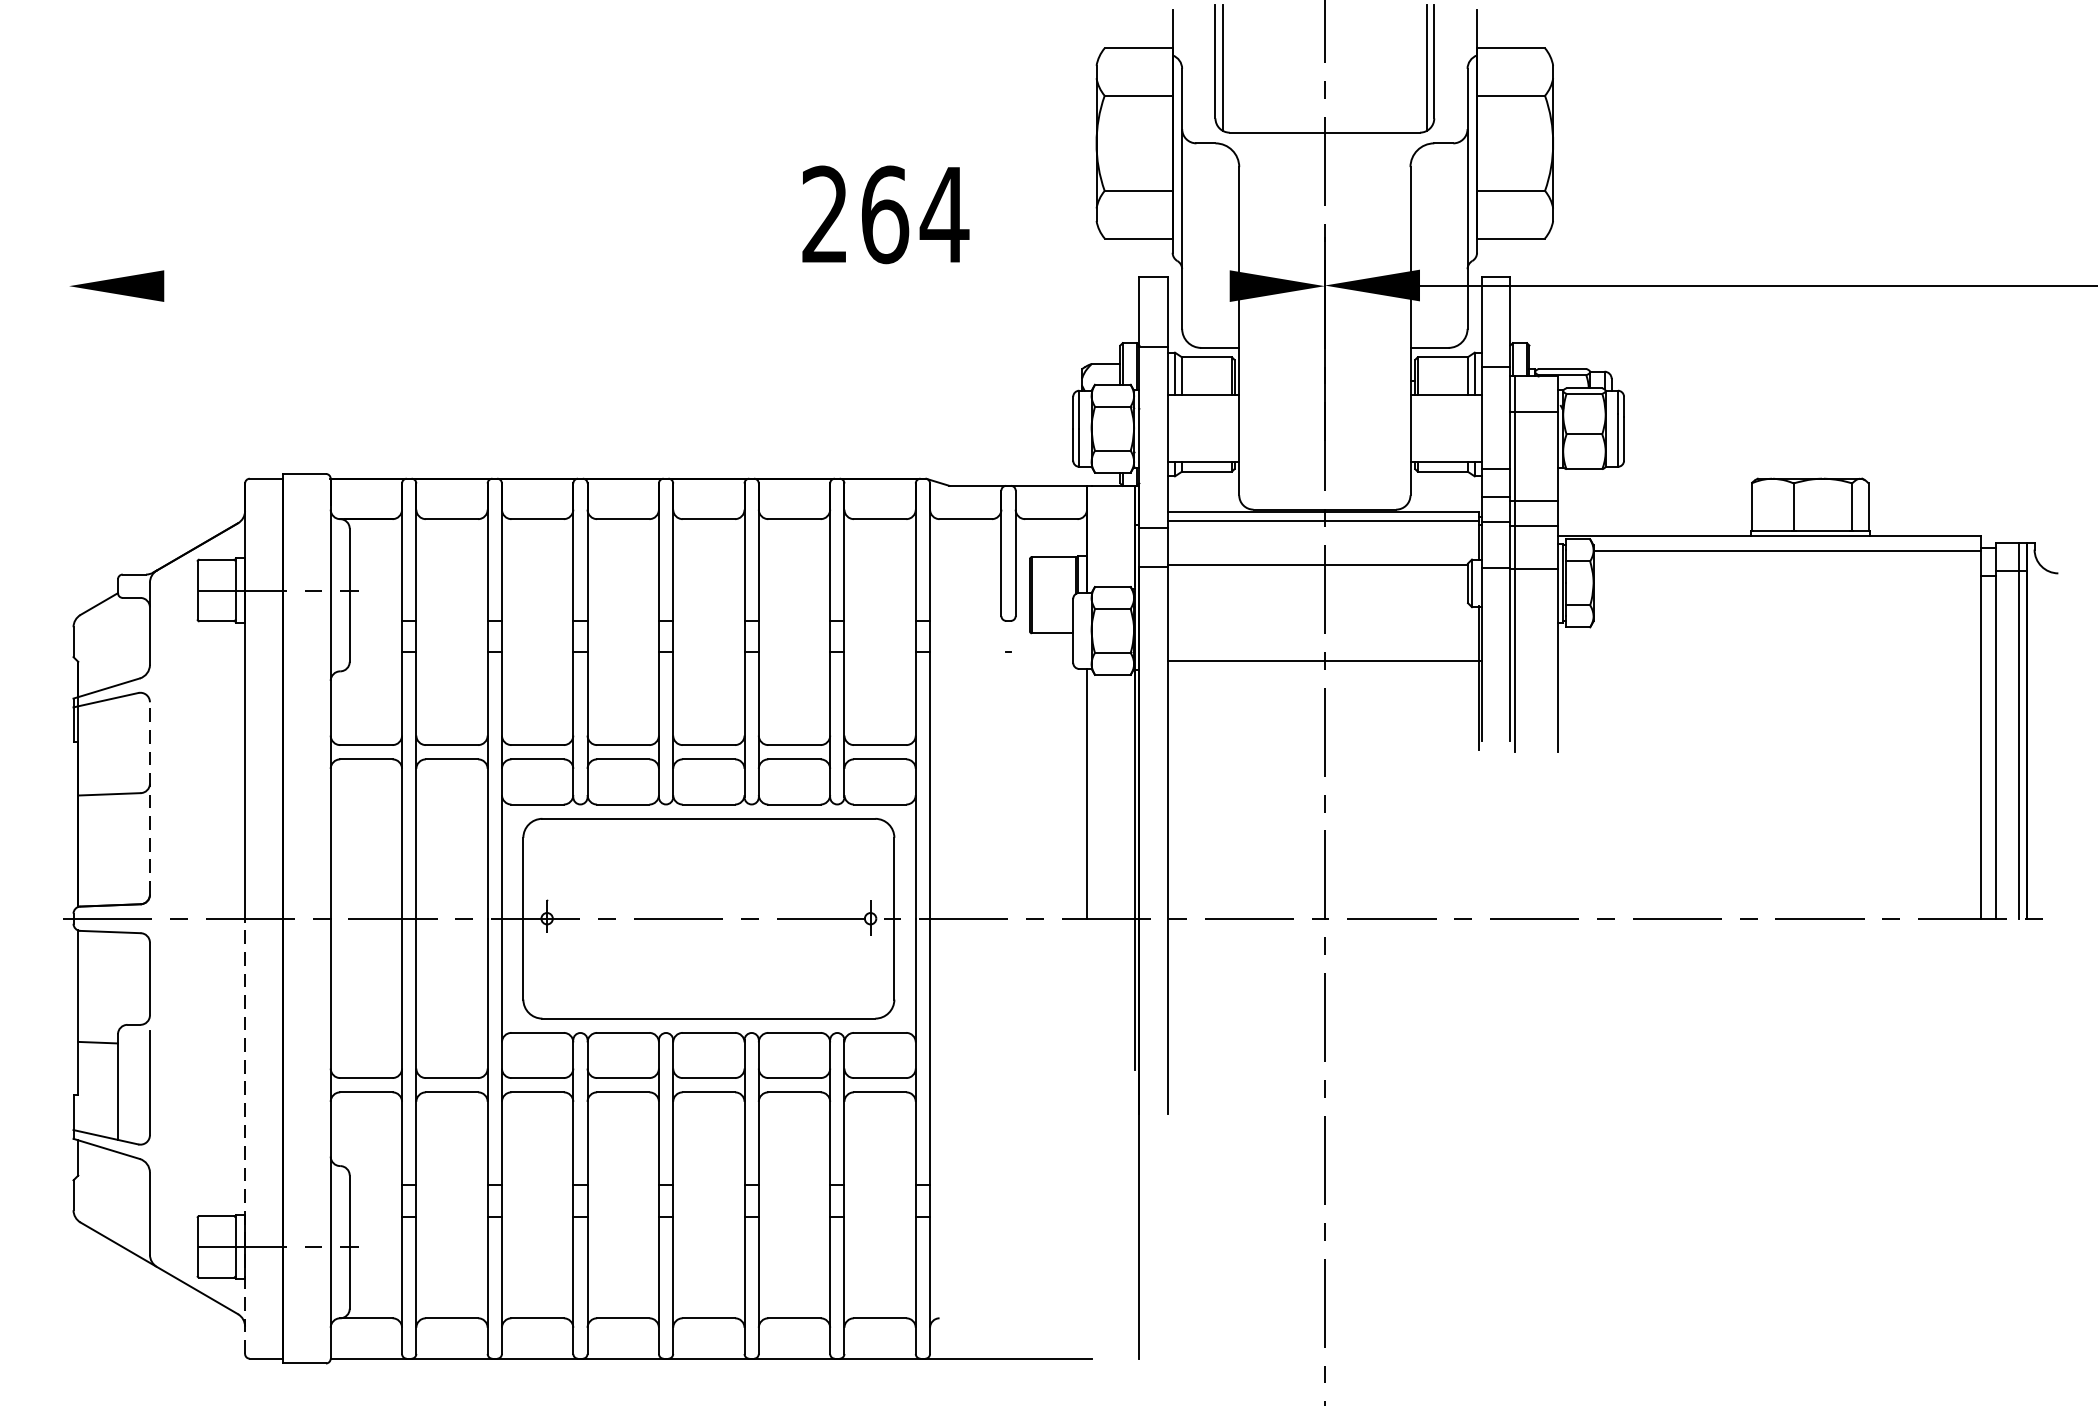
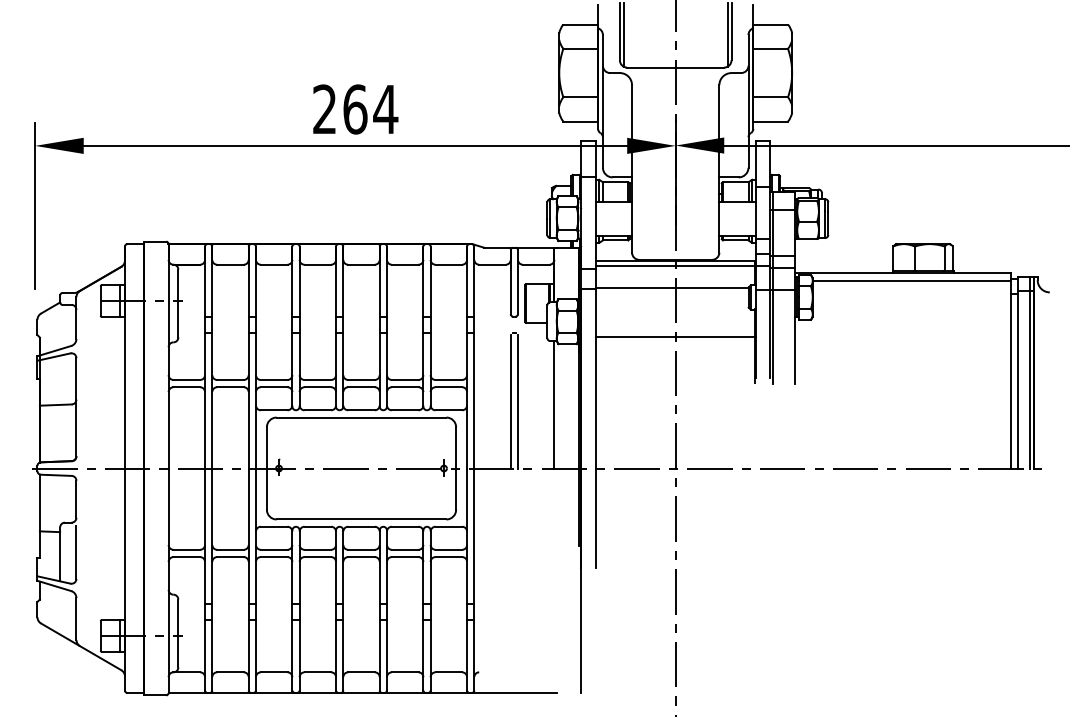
text: (885, 214) -> (355, 109), moved
line: (697, 285) -> (355, 145), added
line: (69, 403) -> (35, 205), added
line: (1000, 787) -> (510, 401), added
line: (1016, 787) -> (518, 401), added
line: (150, 797) -> (76, 406), dashed -> solid
line: (244, 1136) -> (124, 579), dashed -> solid

